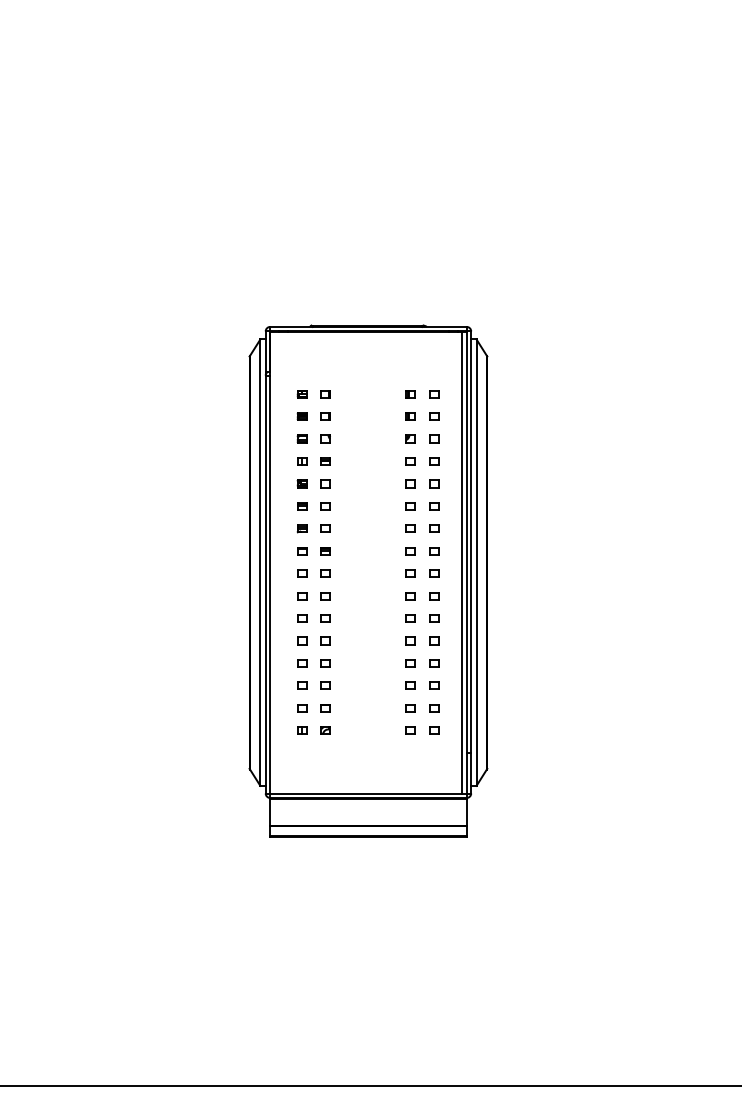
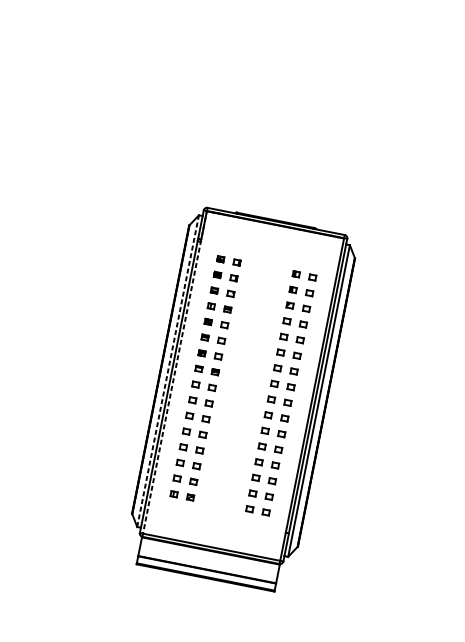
line: (260, 562) -> (168, 371), solid -> dashed
line: (462, 562) -> (309, 398), removed
line: (270, 564) -> (174, 373), solid -> dashed

